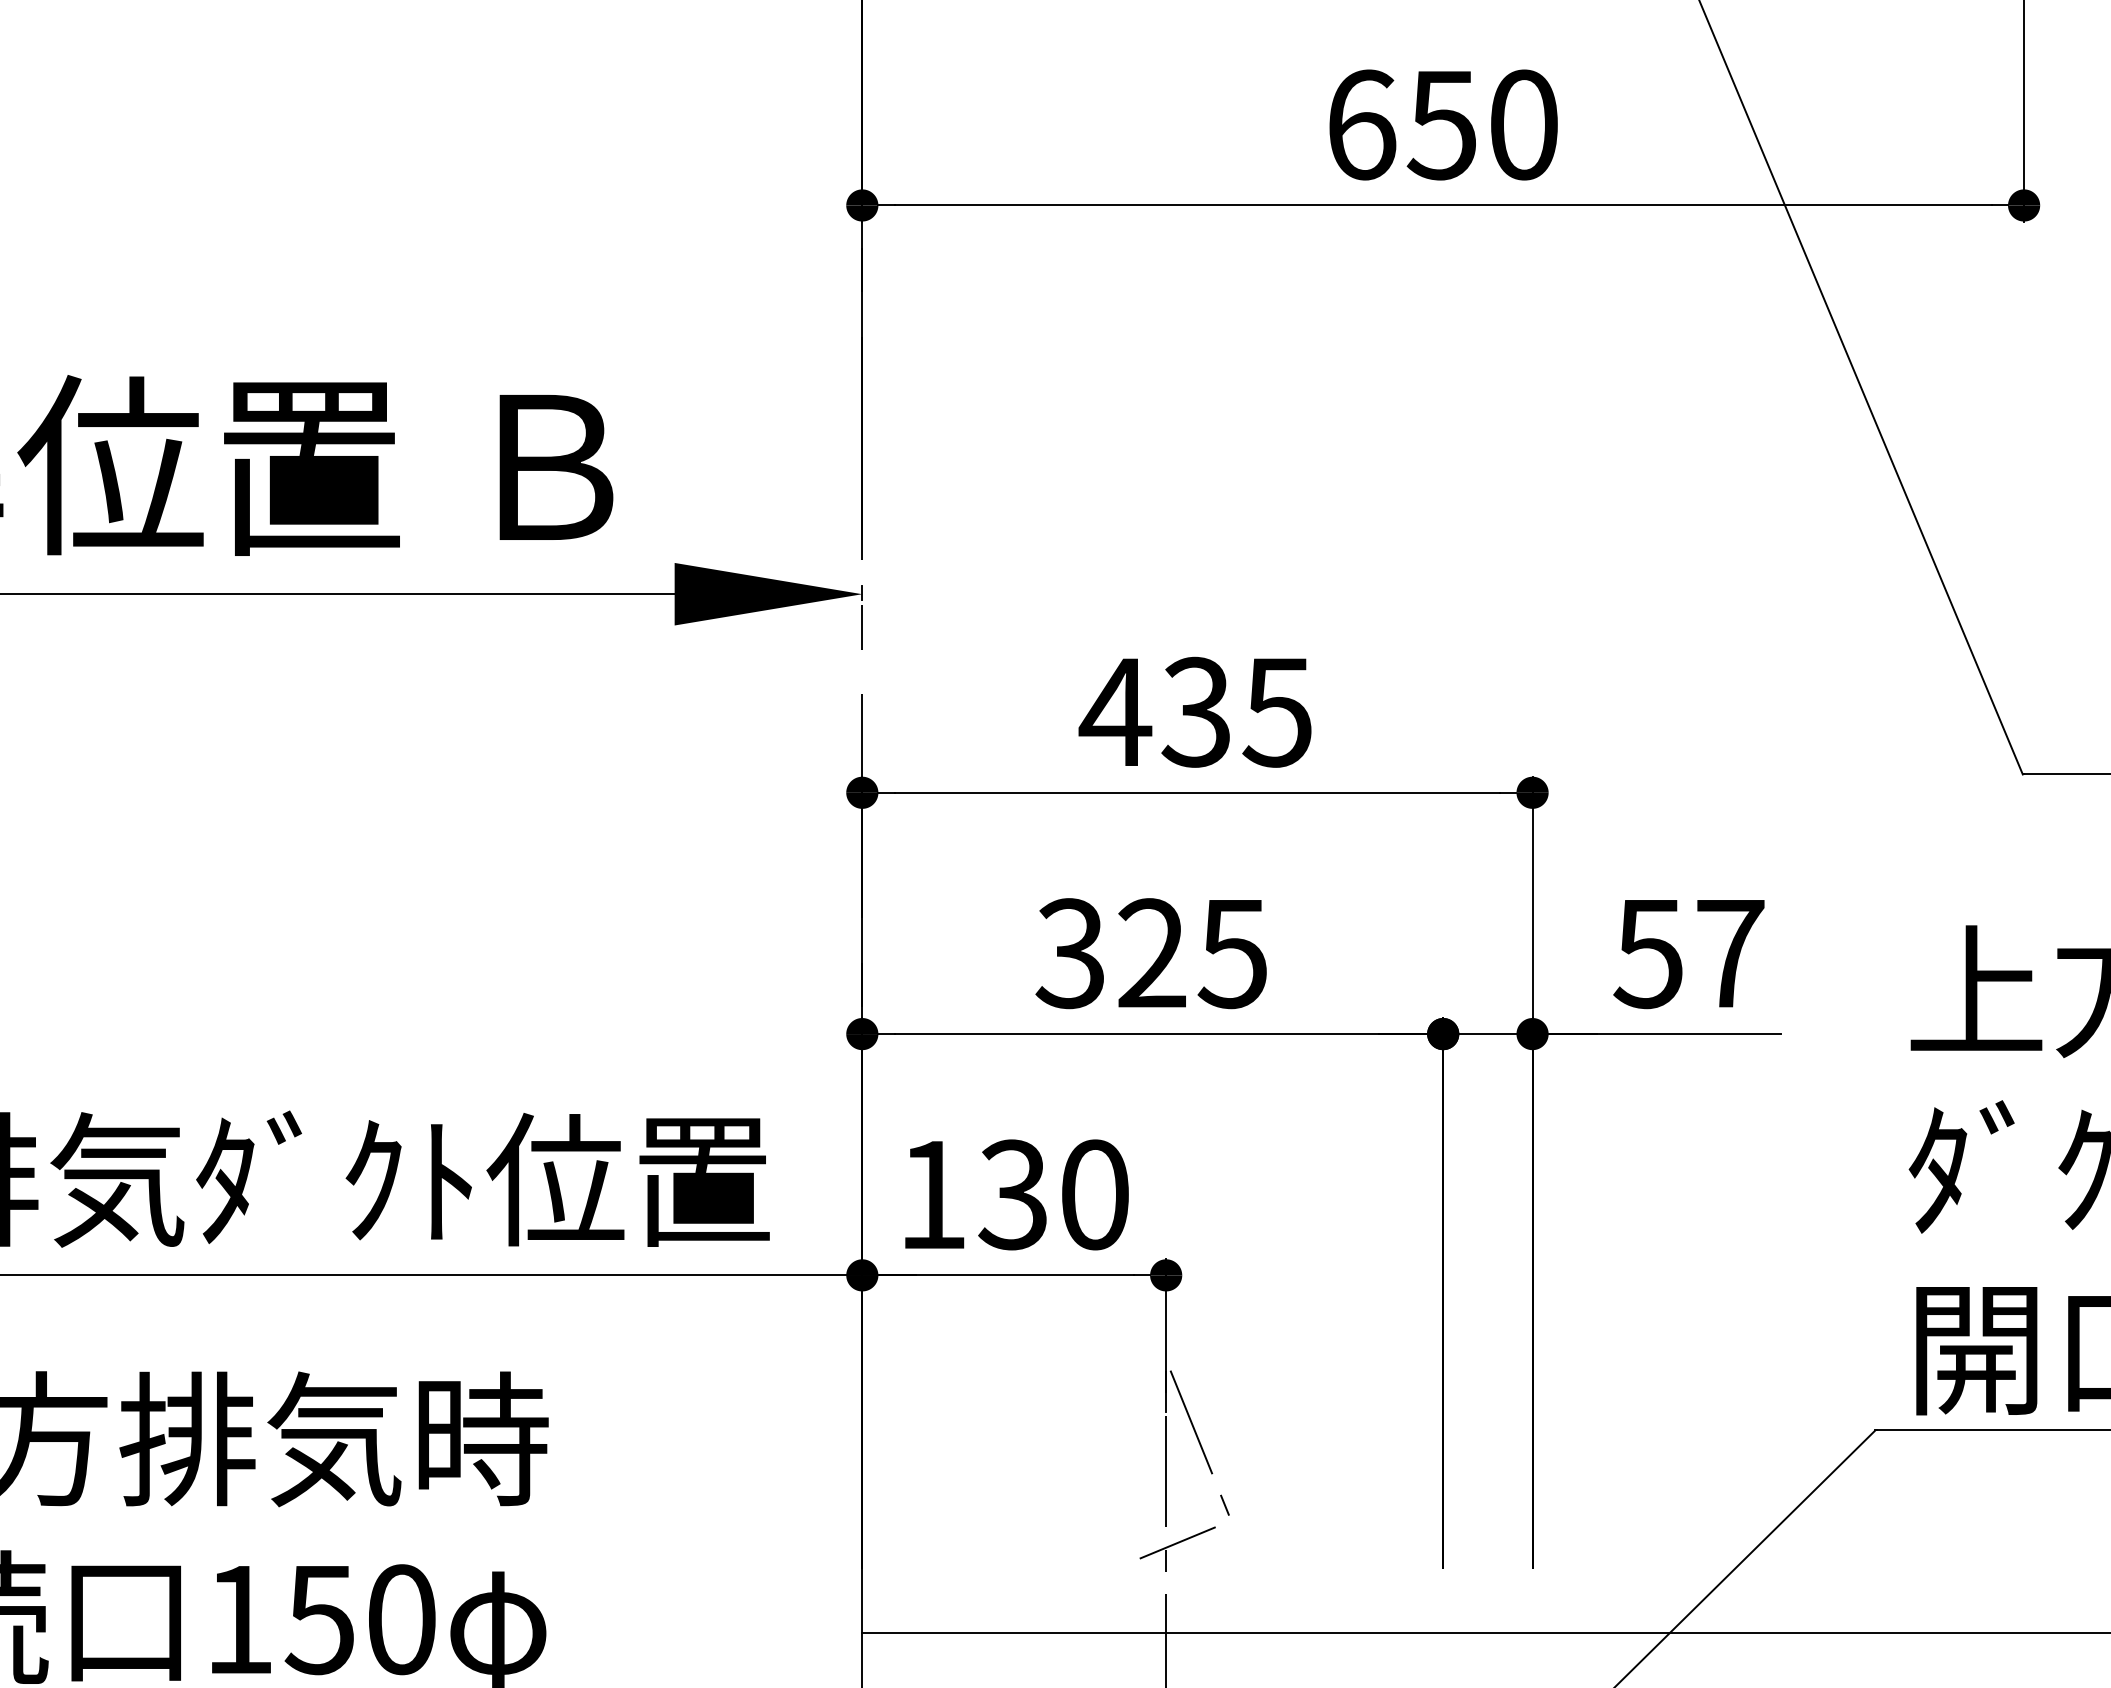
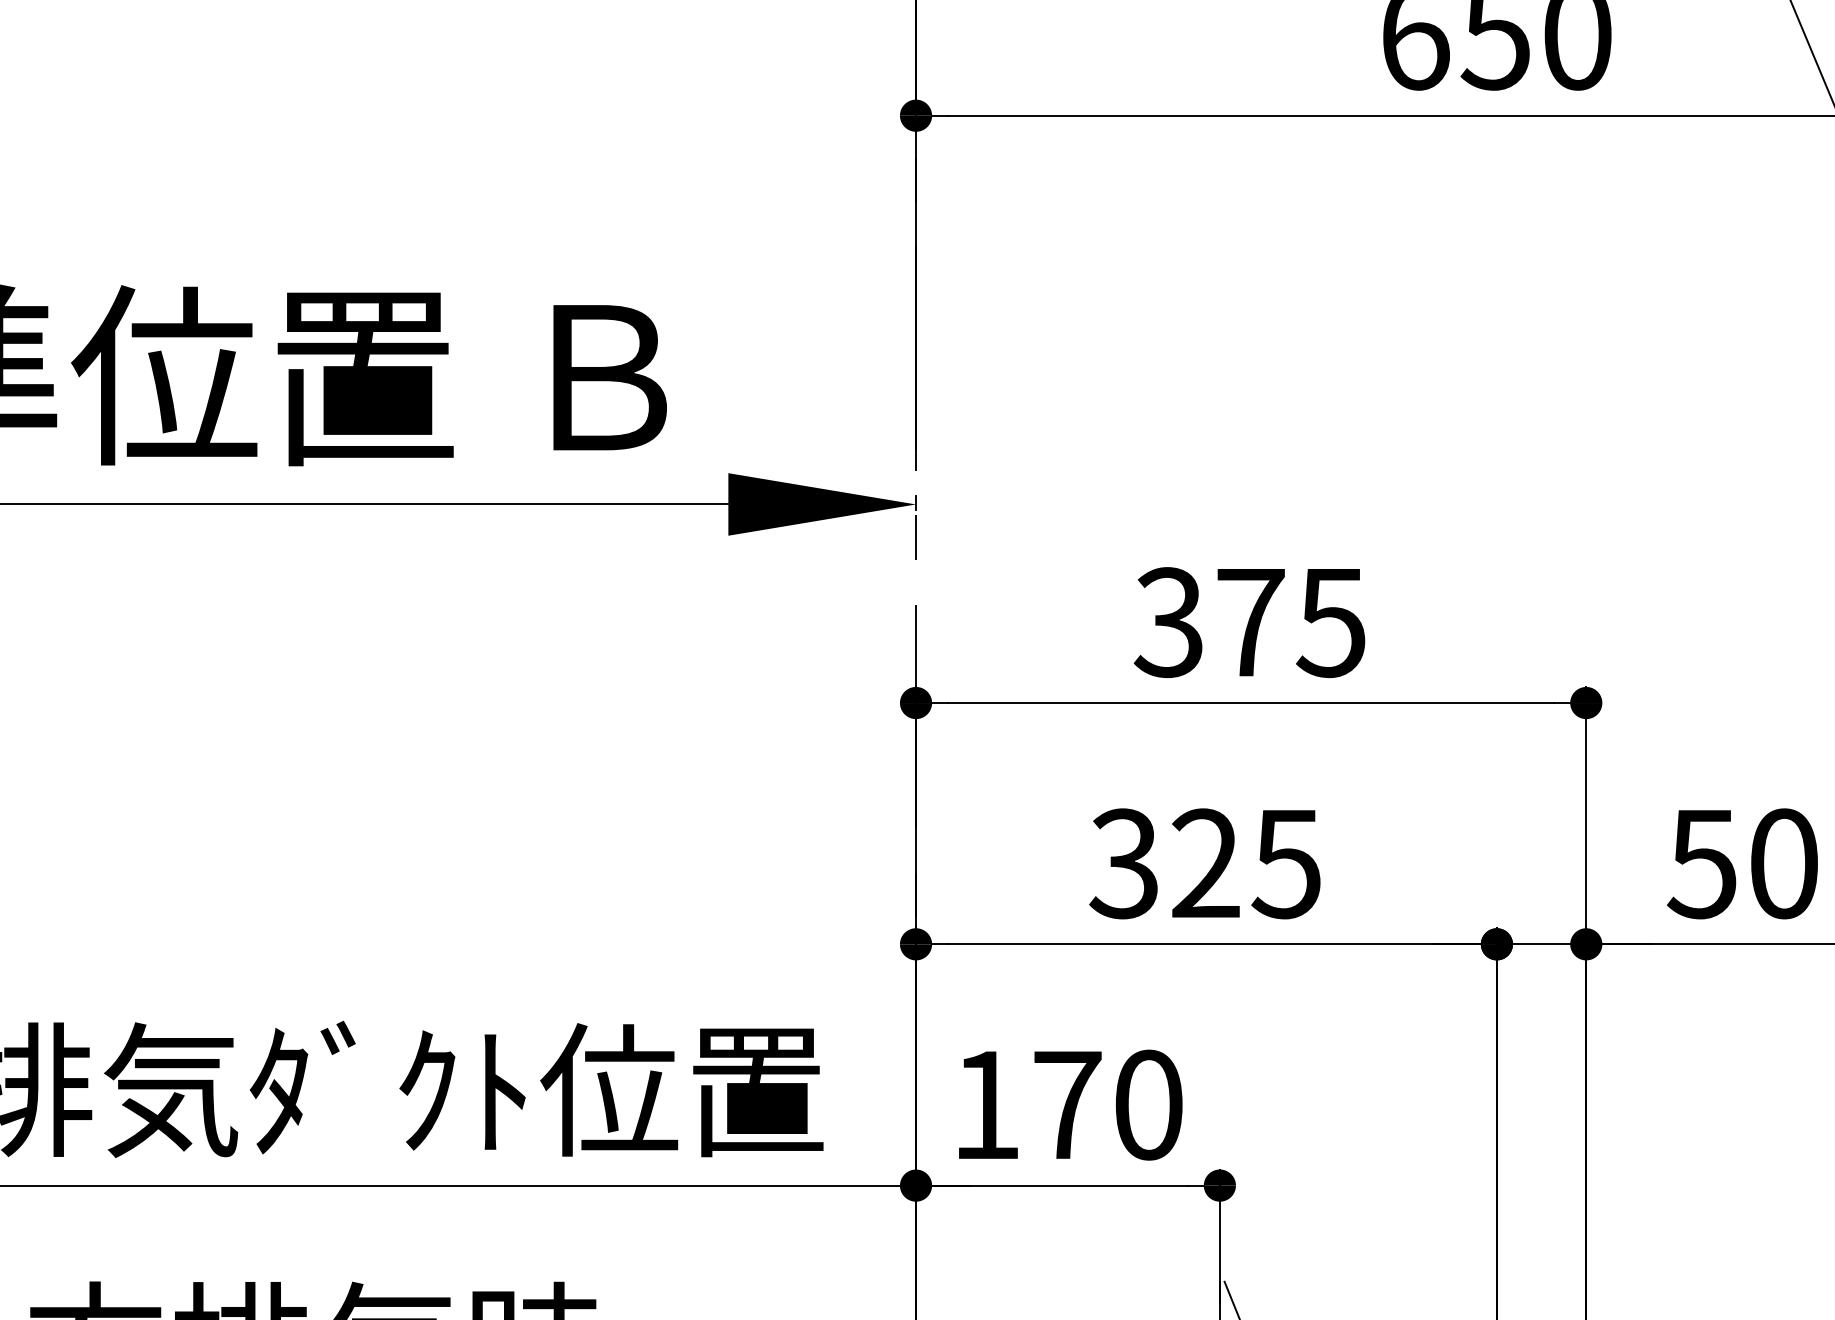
text: (1154, 711) -> (1208, 621), 435 -> 375
text: (1730, 953) -> (1784, 863), 57 -> 50
text: (1012, 1194) -> (1066, 1104), 130 -> 170

